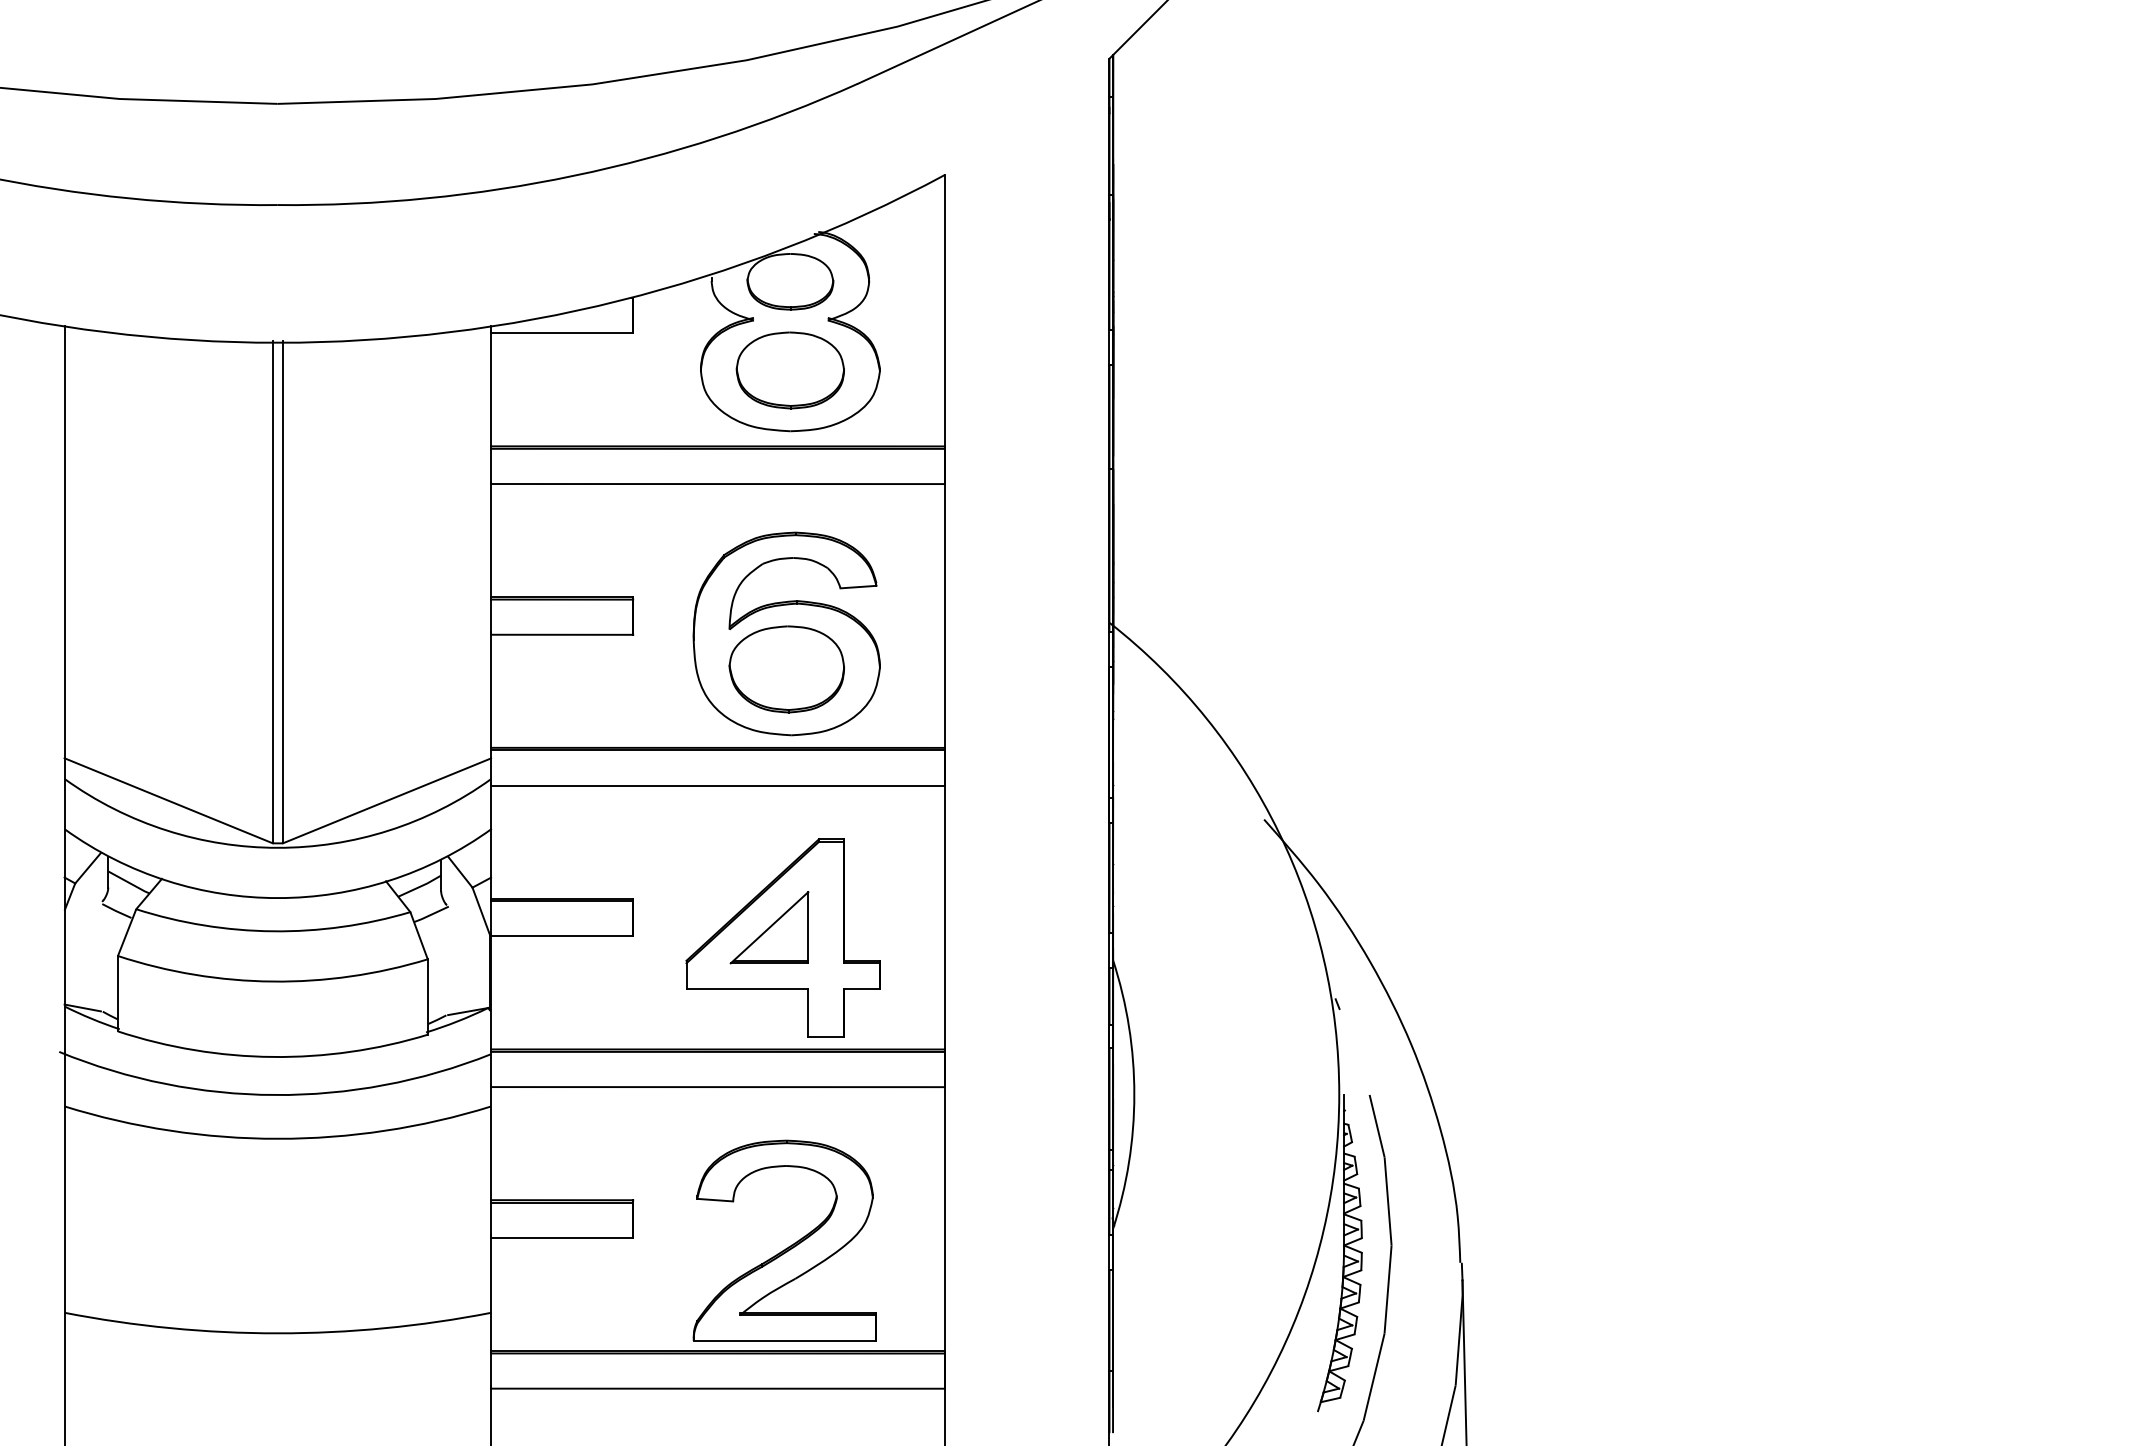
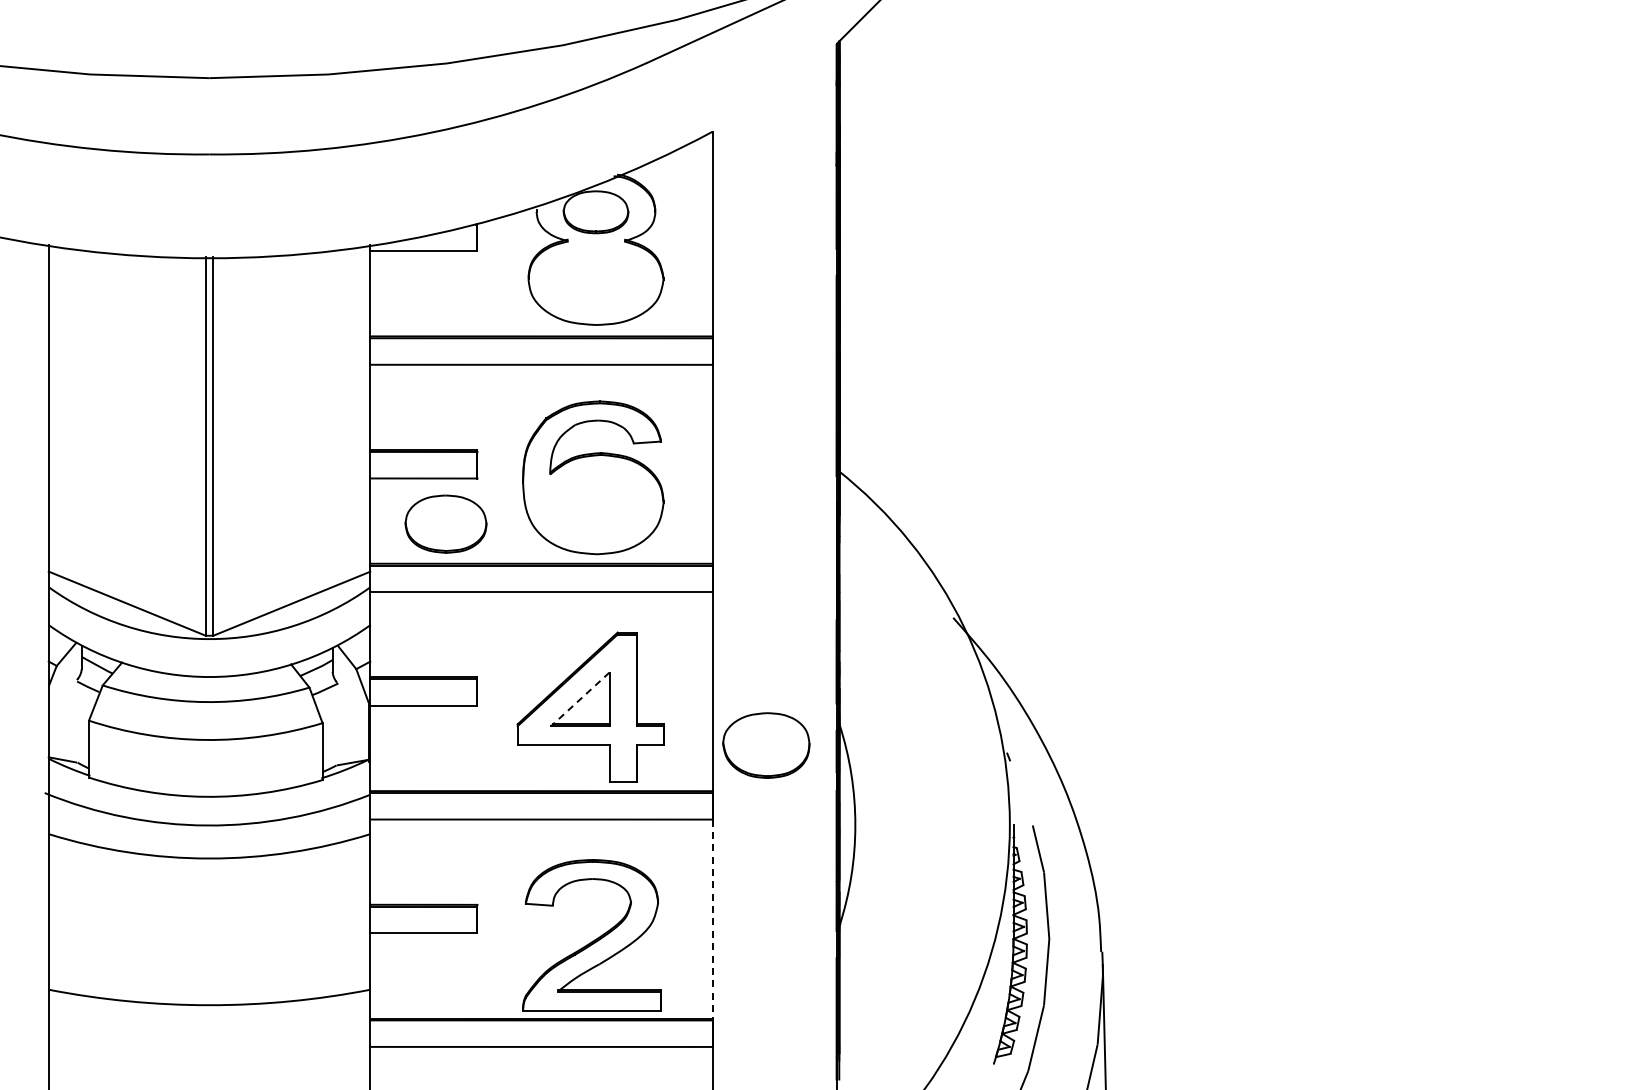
part: (789, 369) -> (445, 523), moved
part: (787, 669) -> (766, 745), moved
line: (769, 927) -> (580, 699), solid -> dashed
line: (944, 1219) -> (712, 919), solid -> dashed

